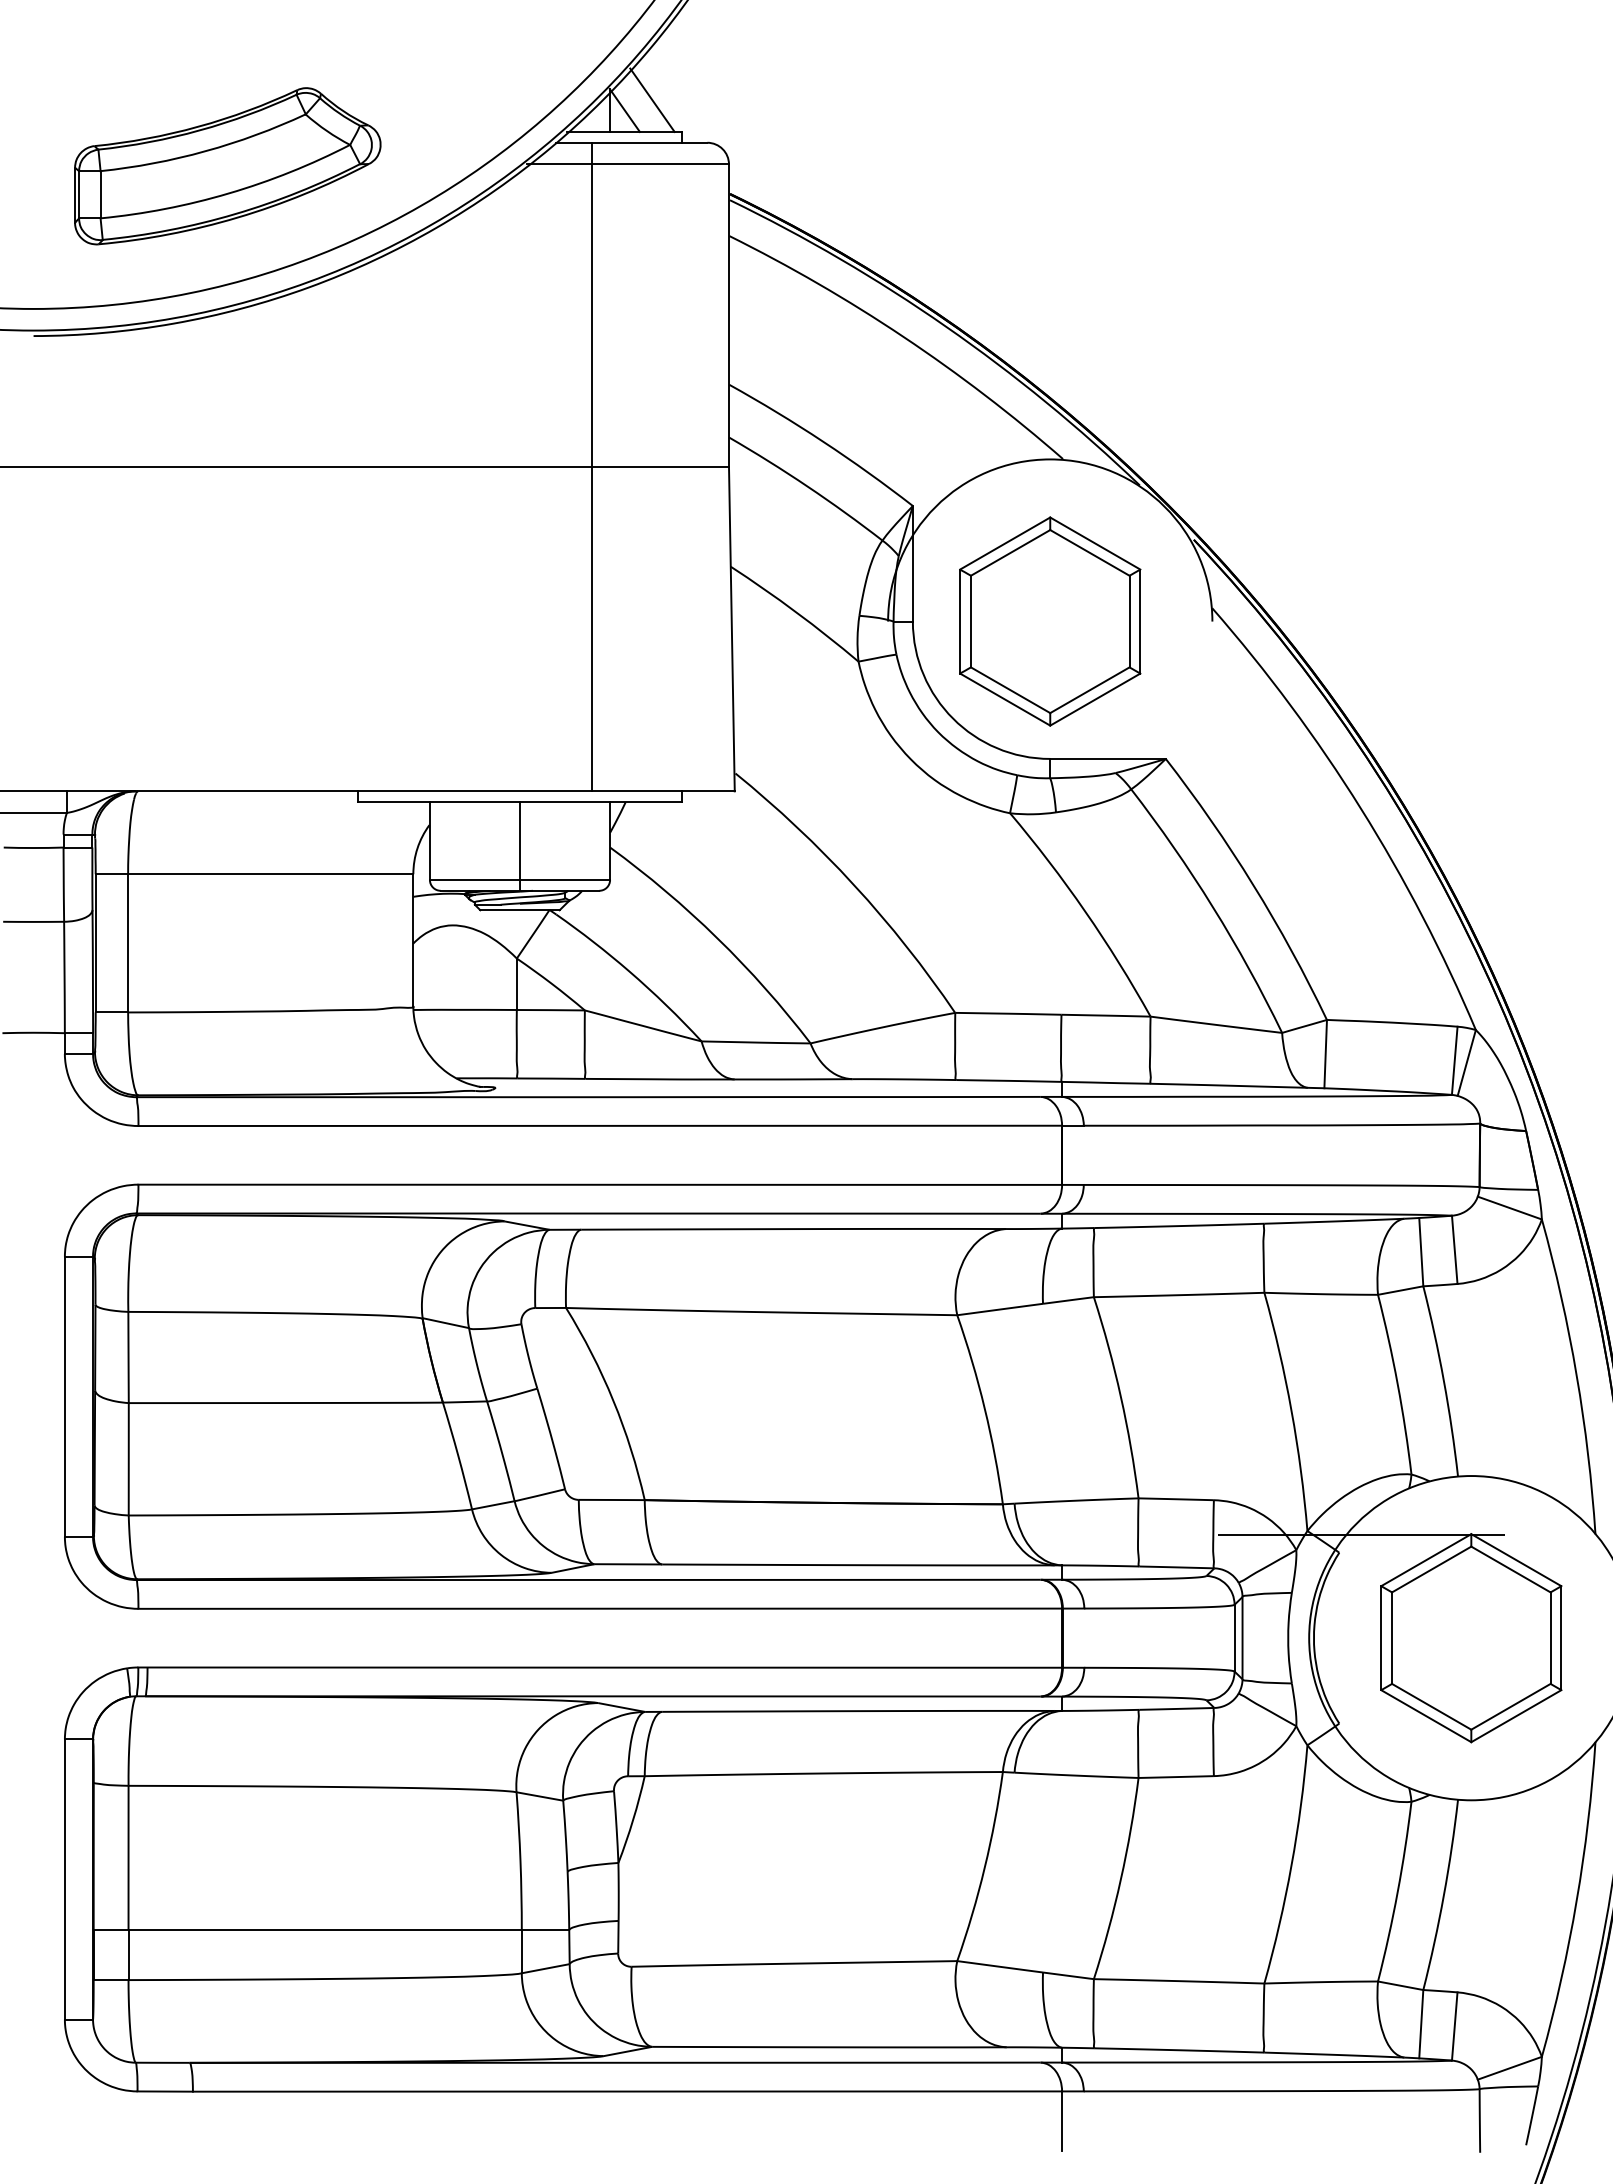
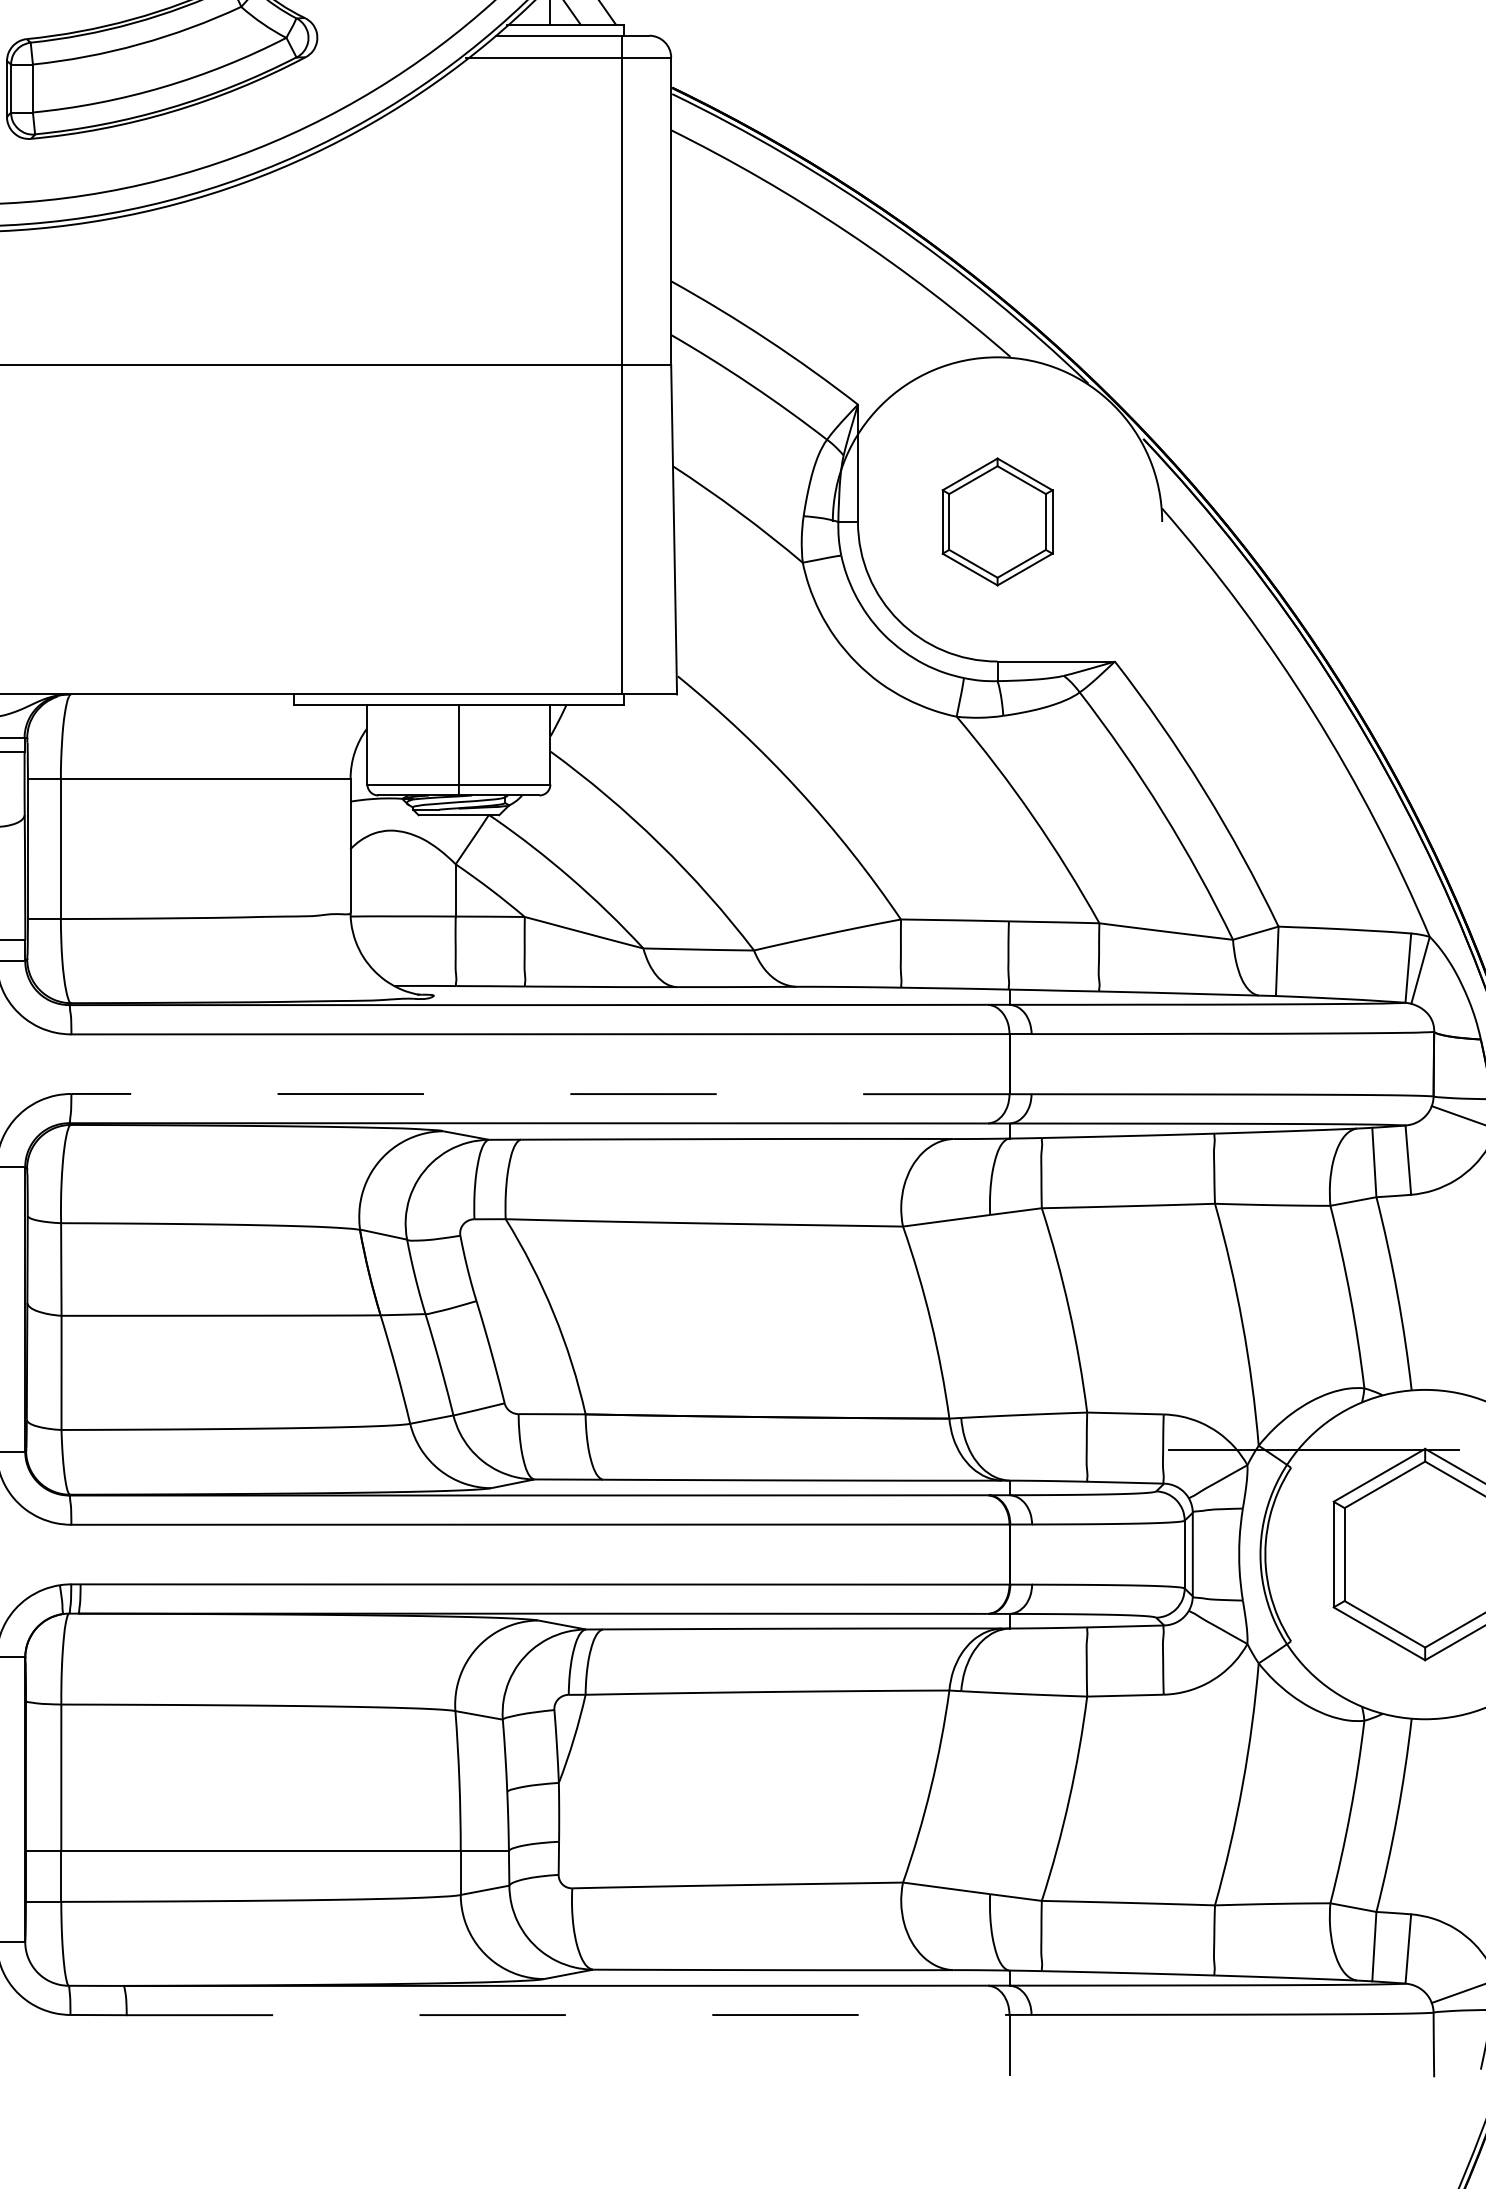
line: (592, 466) -> (621, 364), moved
part: (1050, 621) -> (997, 521), size x0.6
line: (600, 1184) -> (540, 1093), solid -> dashed
line: (627, 2091) -> (568, 2015), solid -> dashed

